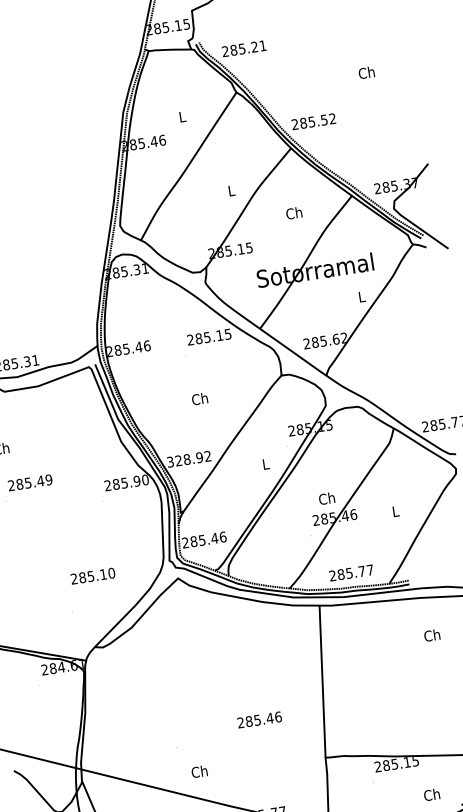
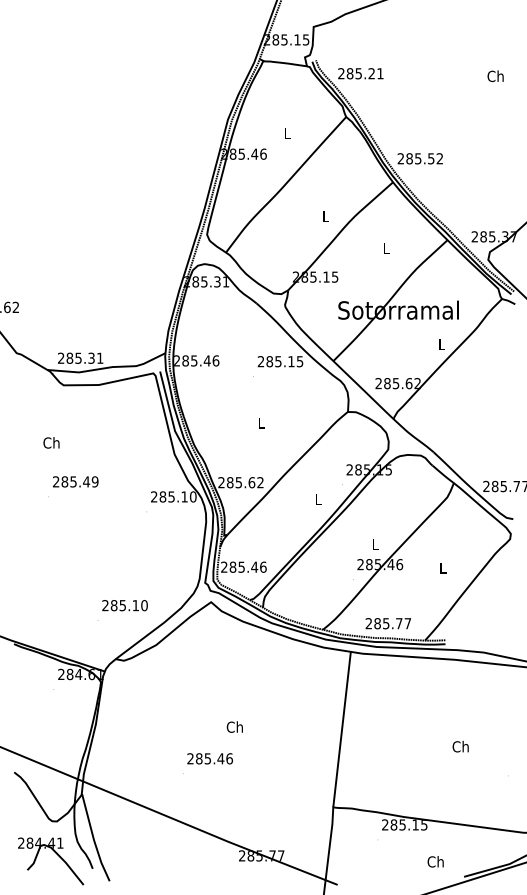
text: (366, 73) -> (495, 76), moved
text: (294, 212) -> (386, 248), Ch -> L
text: (200, 398) -> (261, 422), Ch -> L
text: (184, 459) -> (236, 482), 328.92 -> 285.62
text: (136, 480) -> (184, 496), 285.90 -> 285.10
text: (326, 498) -> (374, 543), Ch -> L
text: (92, 576) -> (124, 605), moved
text: (431, 635) -> (460, 746), moved
text: (259, 719) -> (209, 758), moved
text: (199, 771) -> (234, 726), moved

